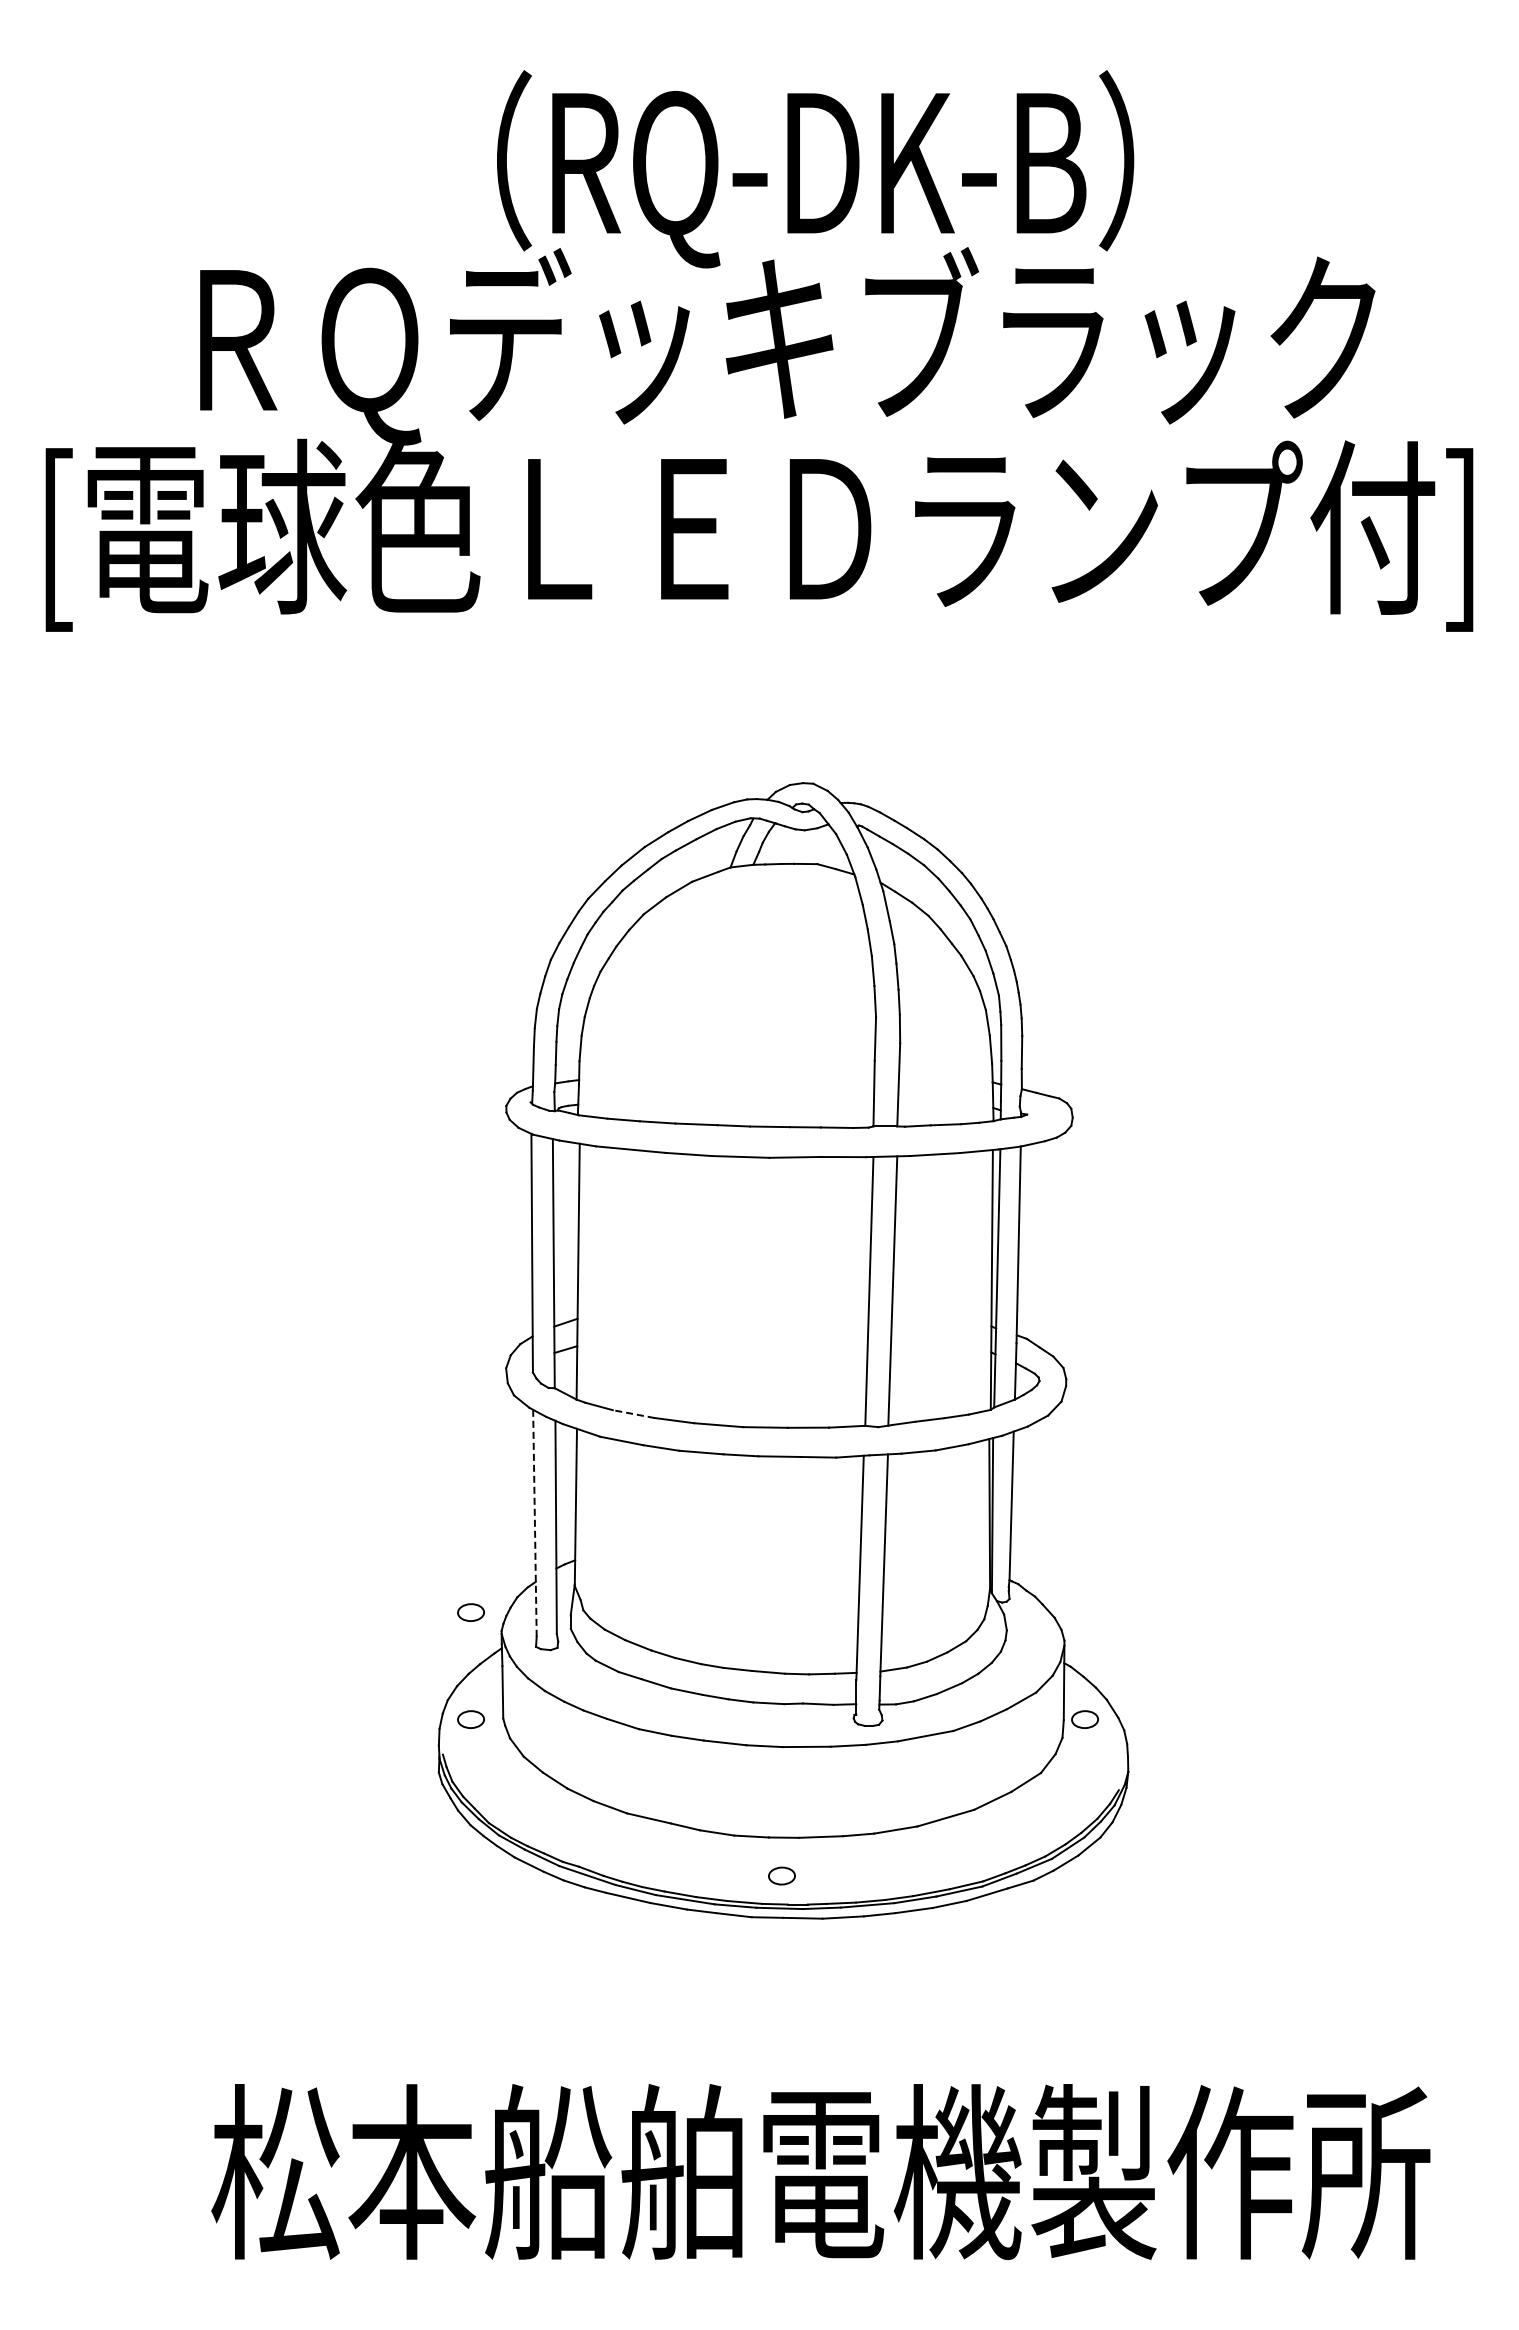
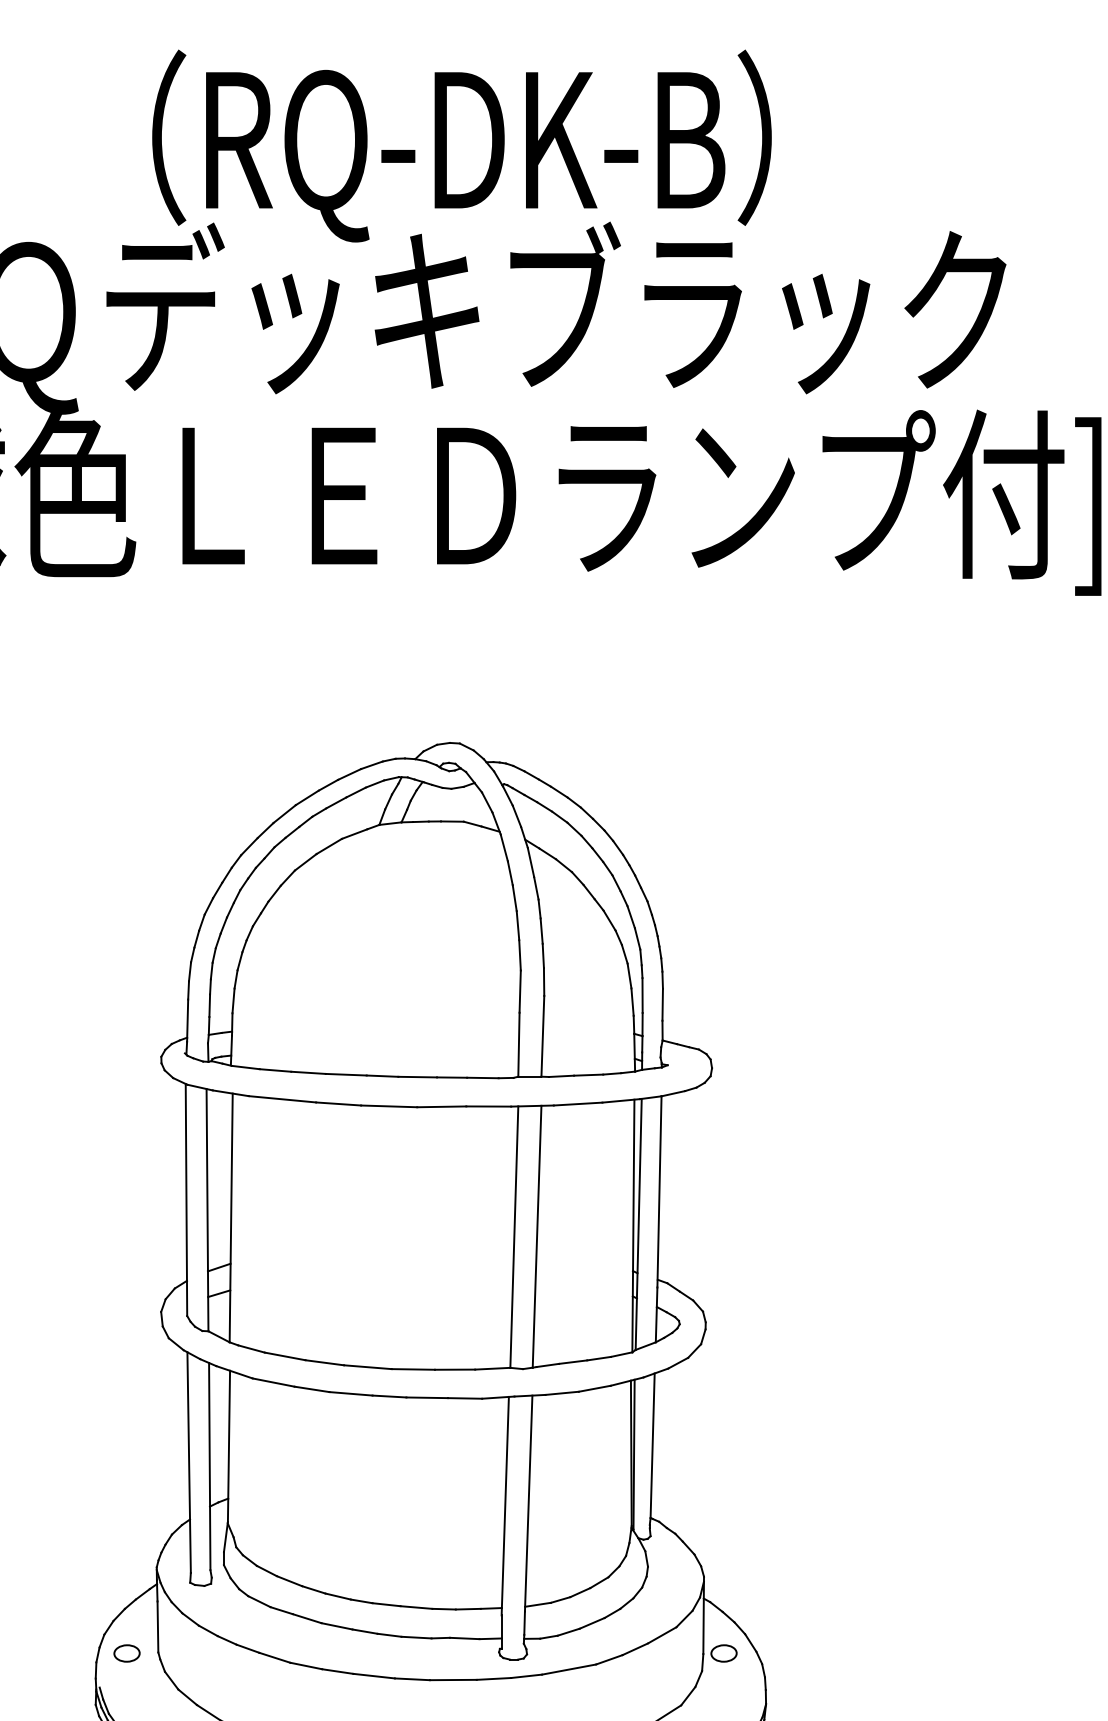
line: (633, 1414) -> (284, 1356), dashed -> solid
line: (534, 1523) -> (188, 1462), dashed -> solid
part: (470, 1612) -> (126, 1549), removed

